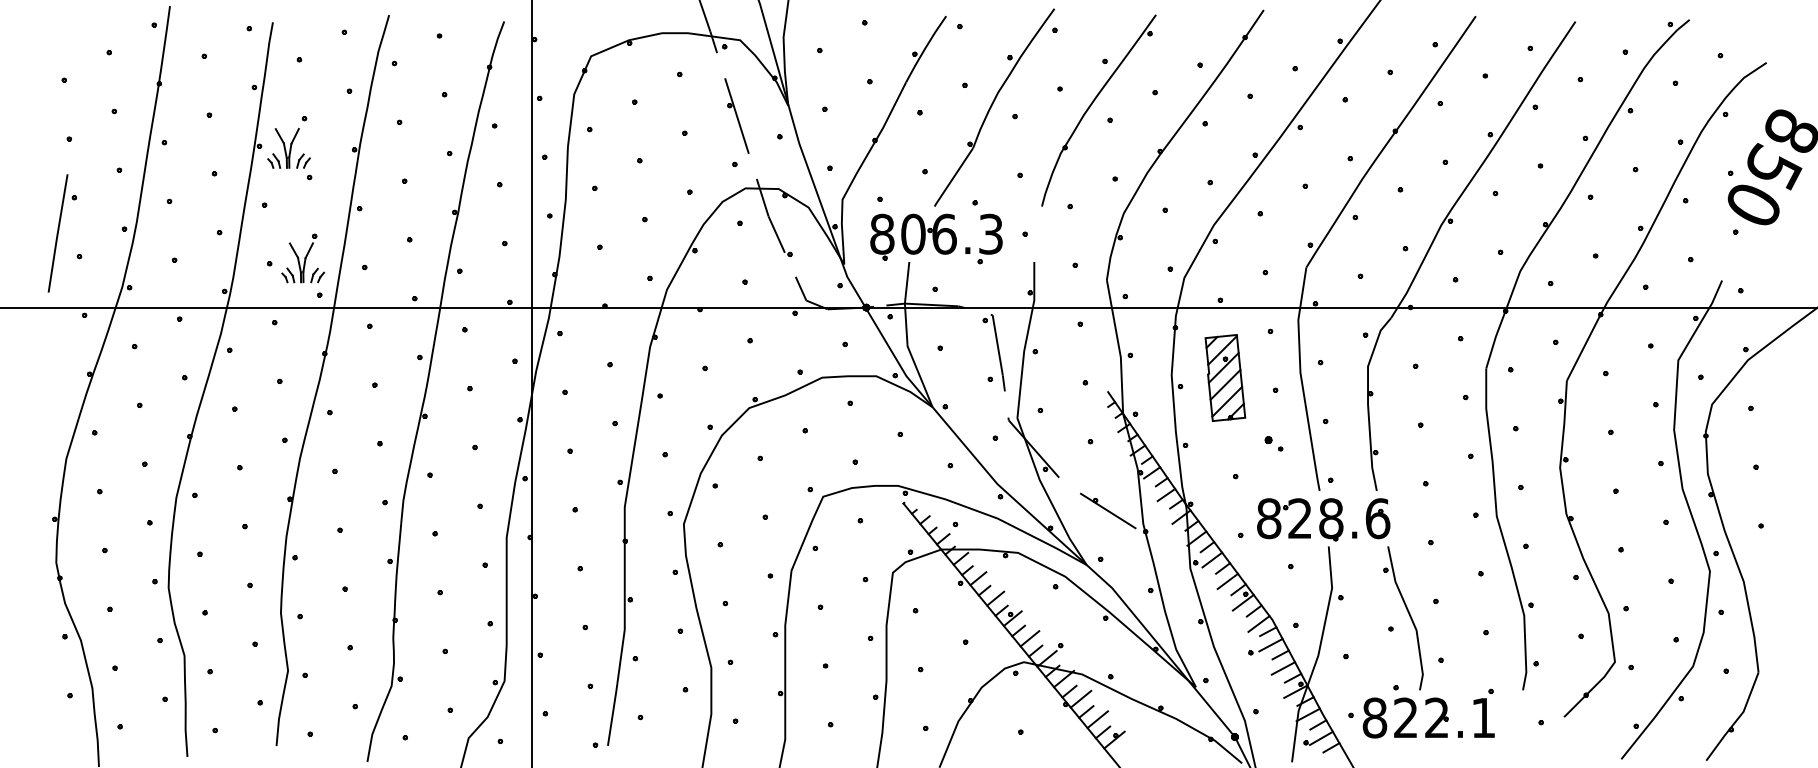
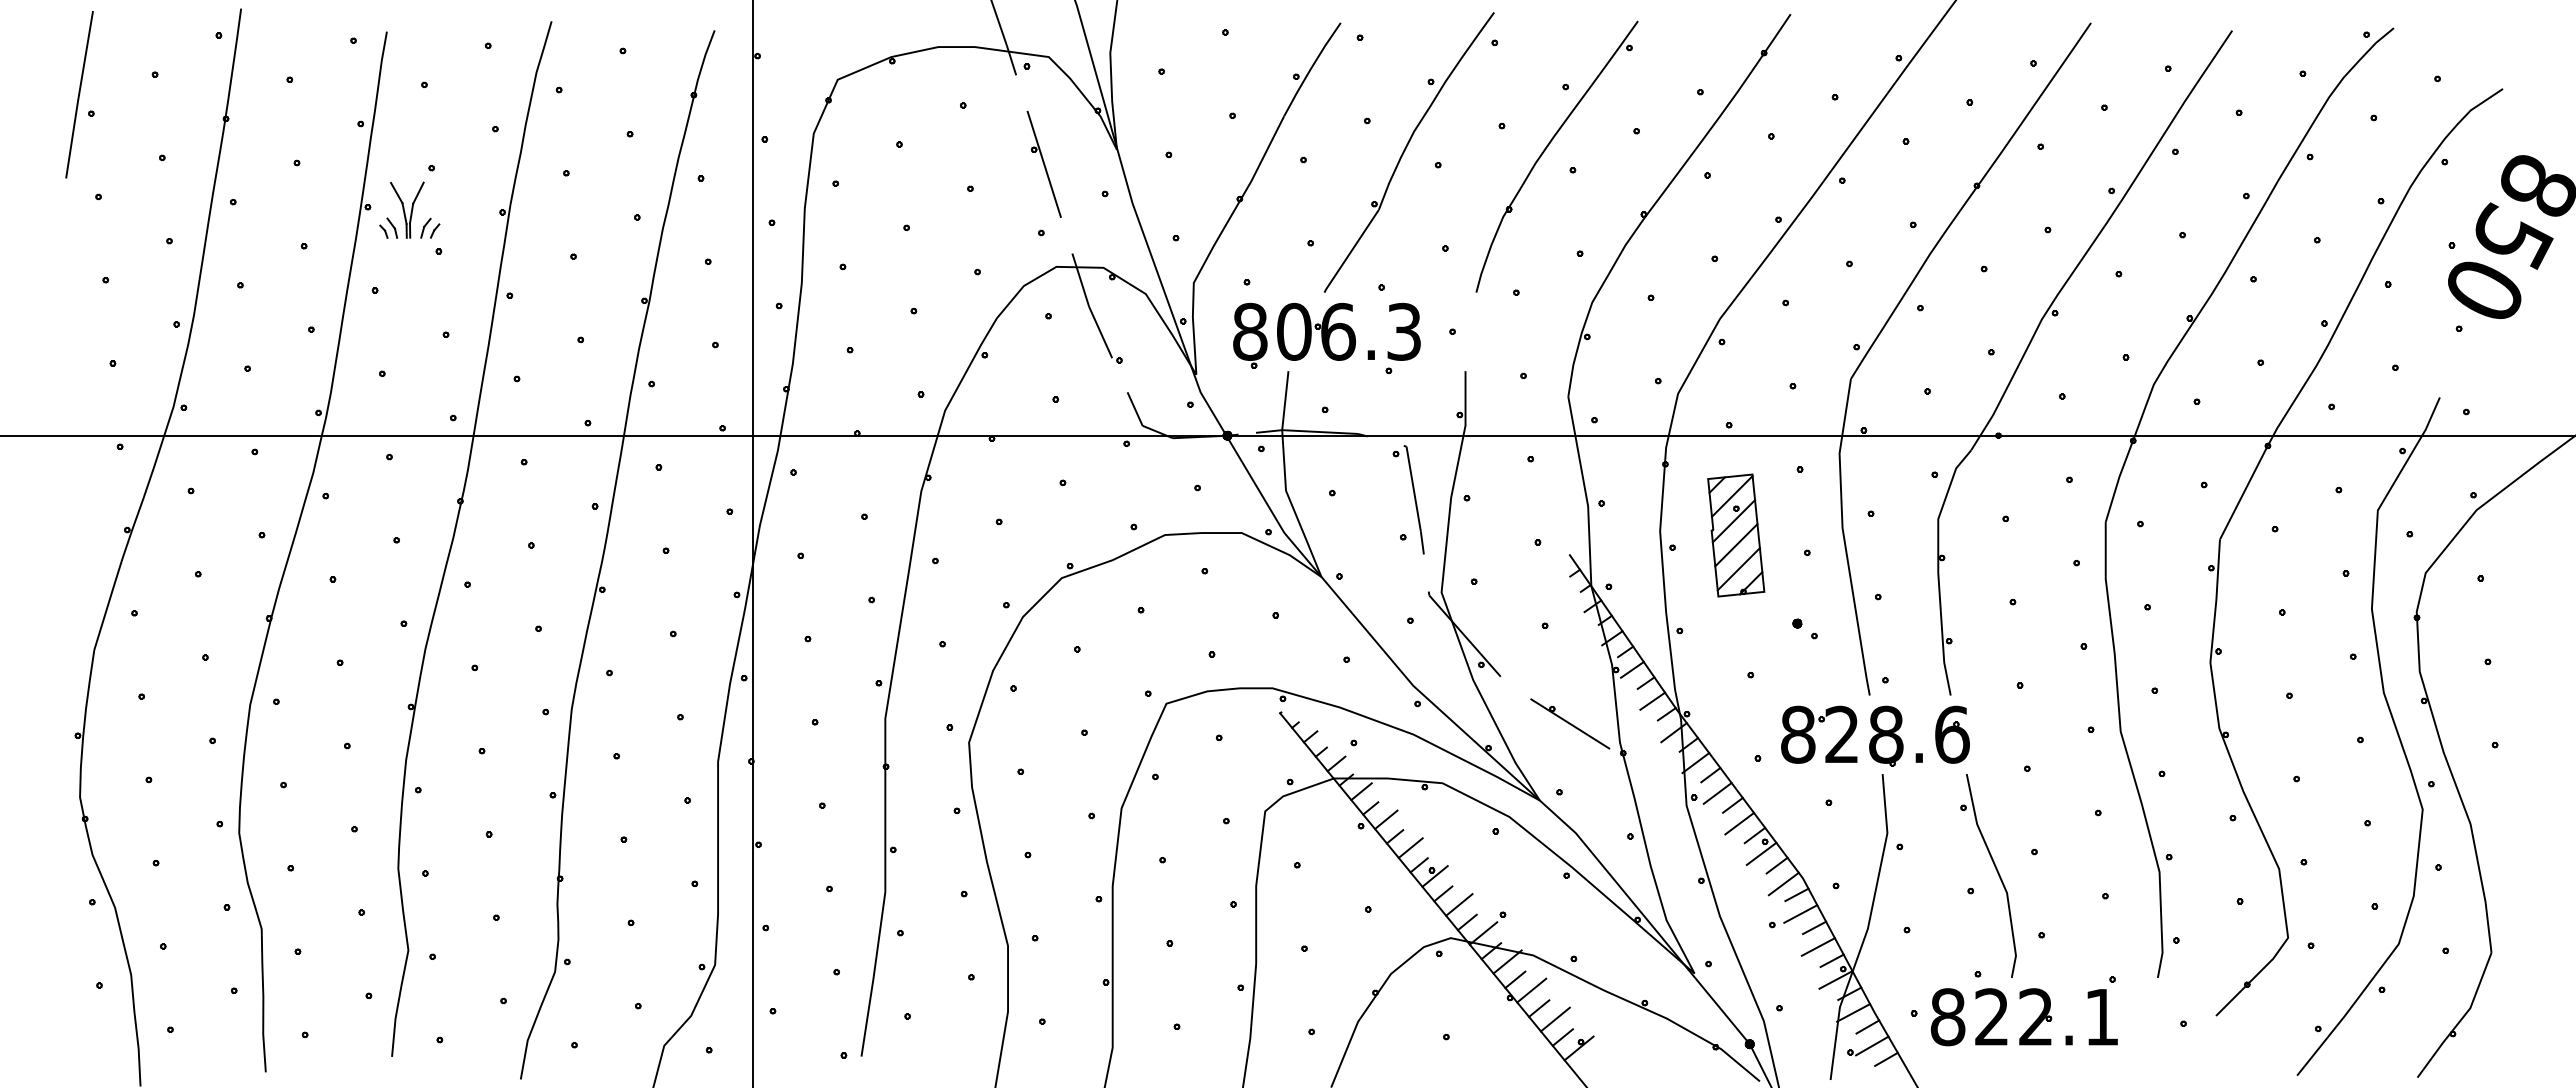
line: (58, 233) -> (79, 94), moved
part: (302, 262) -> (429, 371), removed

